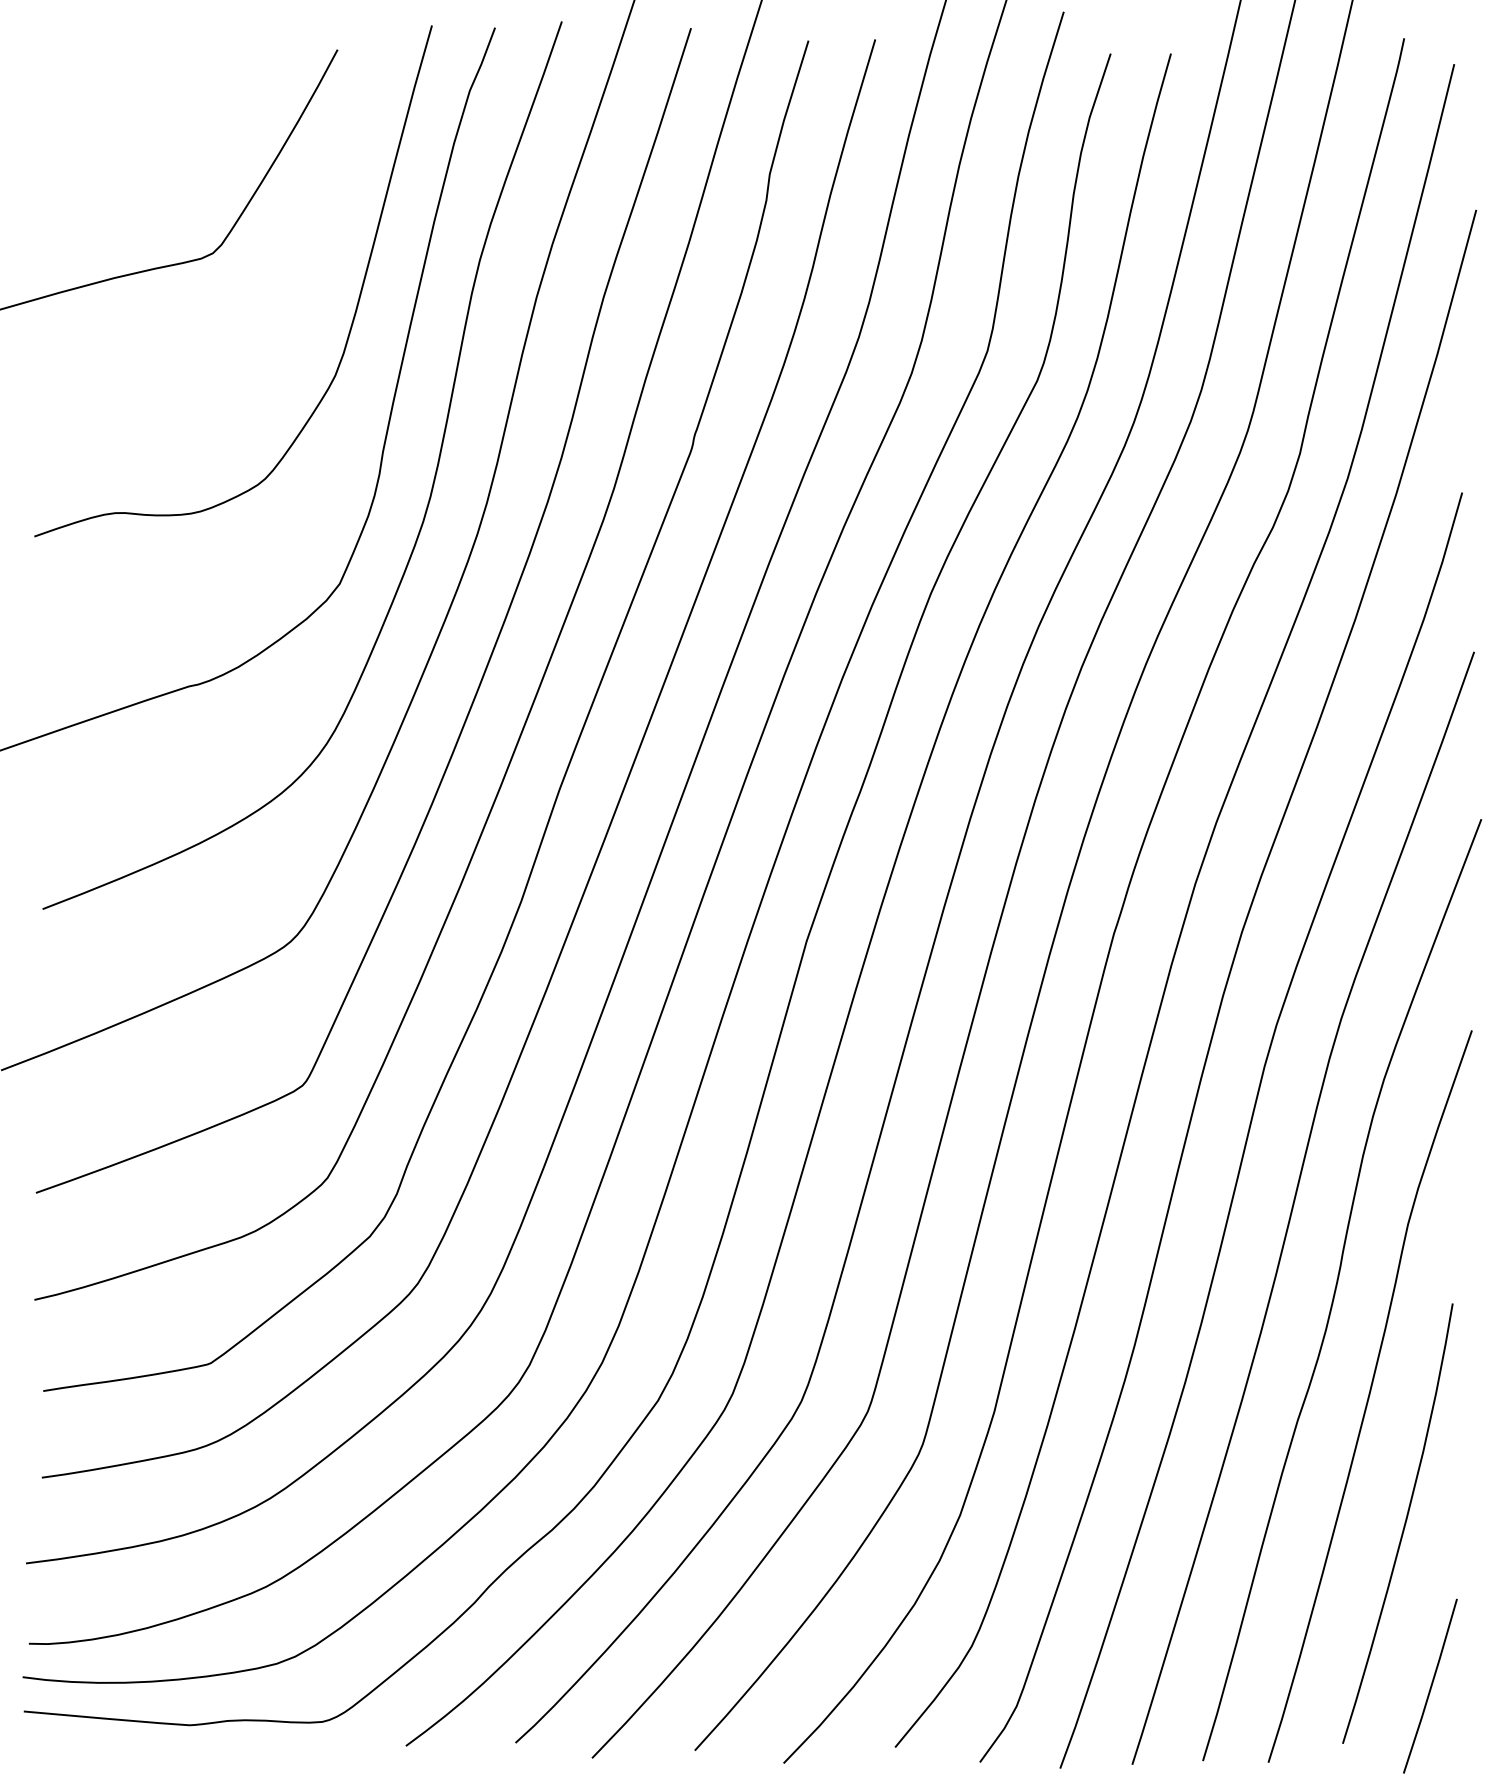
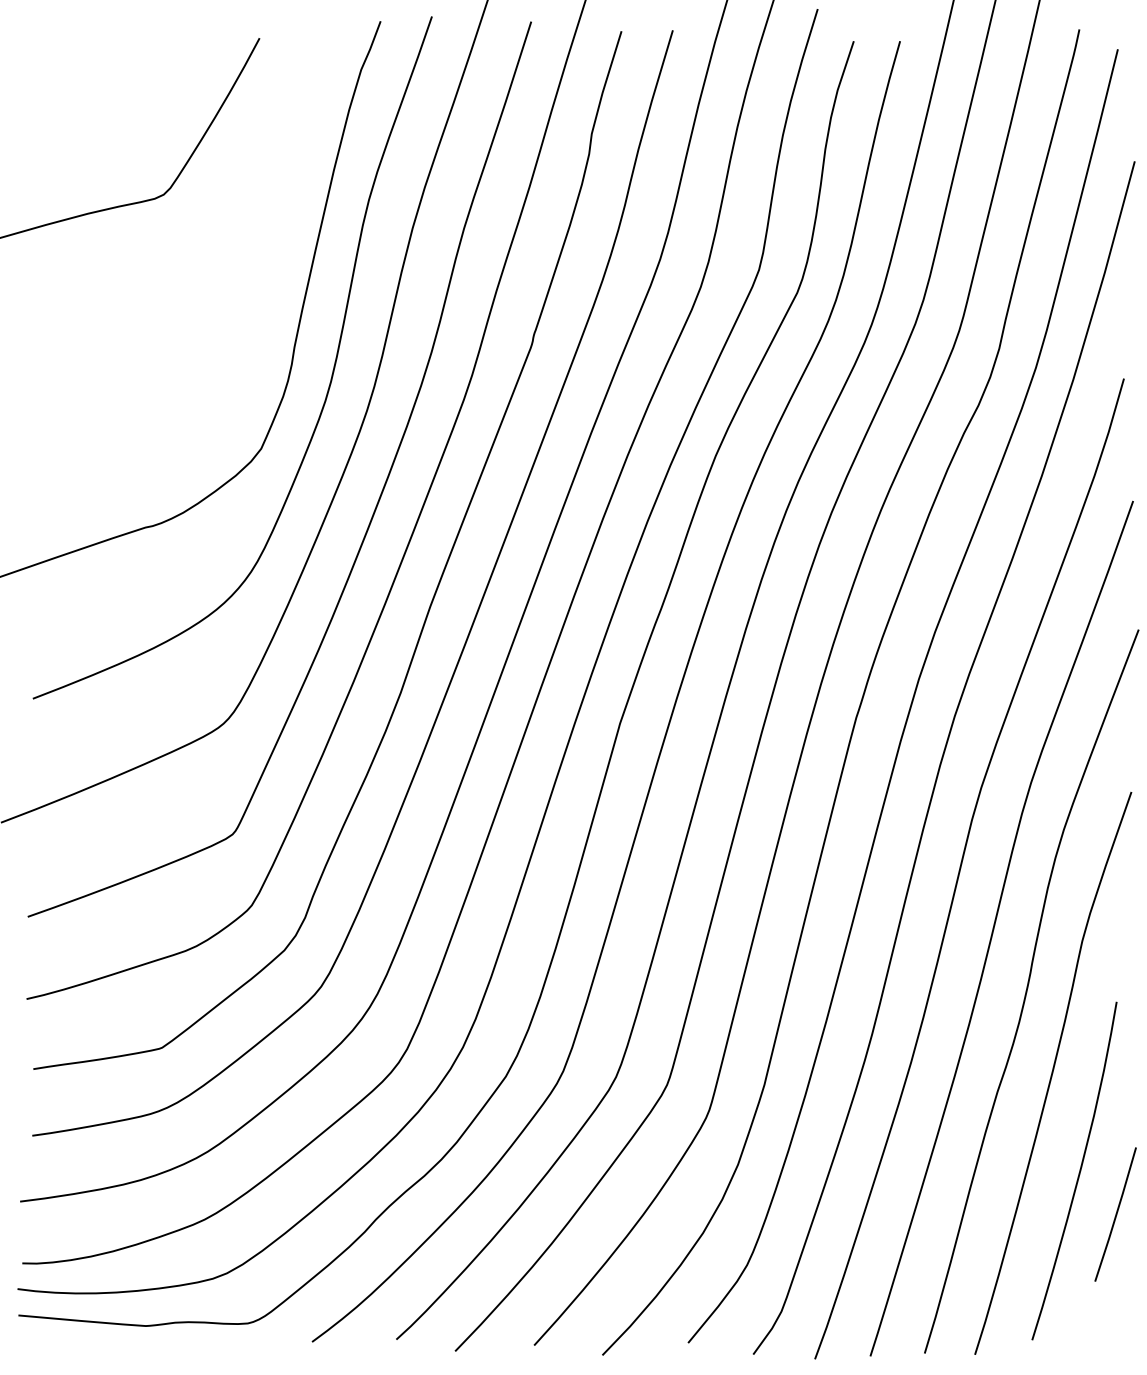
curve: (353, 315) -> (271, 242), removed
line: (1430, 1685) -> (1115, 1213), moved

